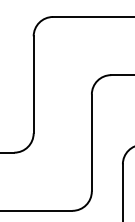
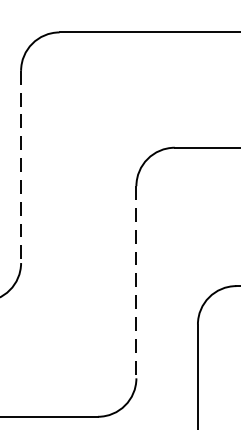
line: (33, 85) -> (20, 168), solid -> dashed
line: (91, 143) -> (135, 283), solid -> dashed

